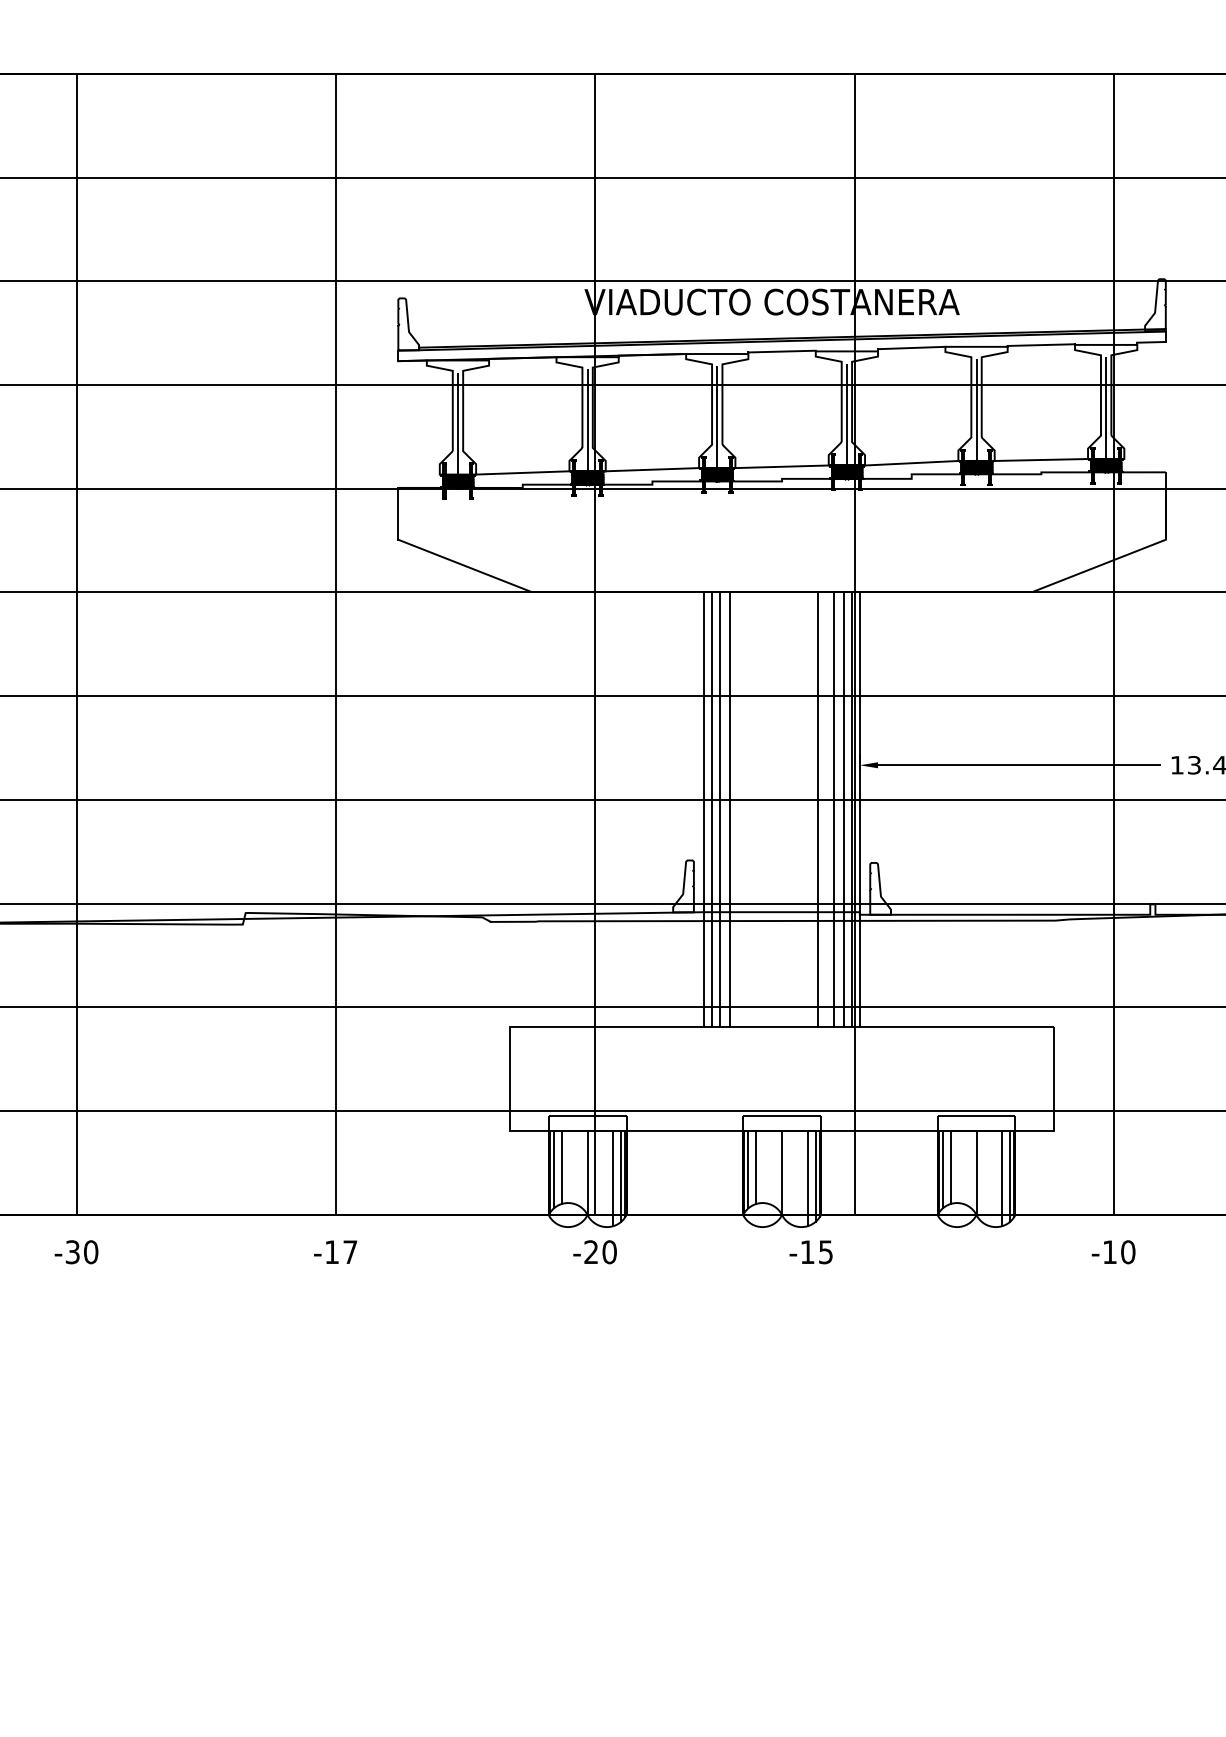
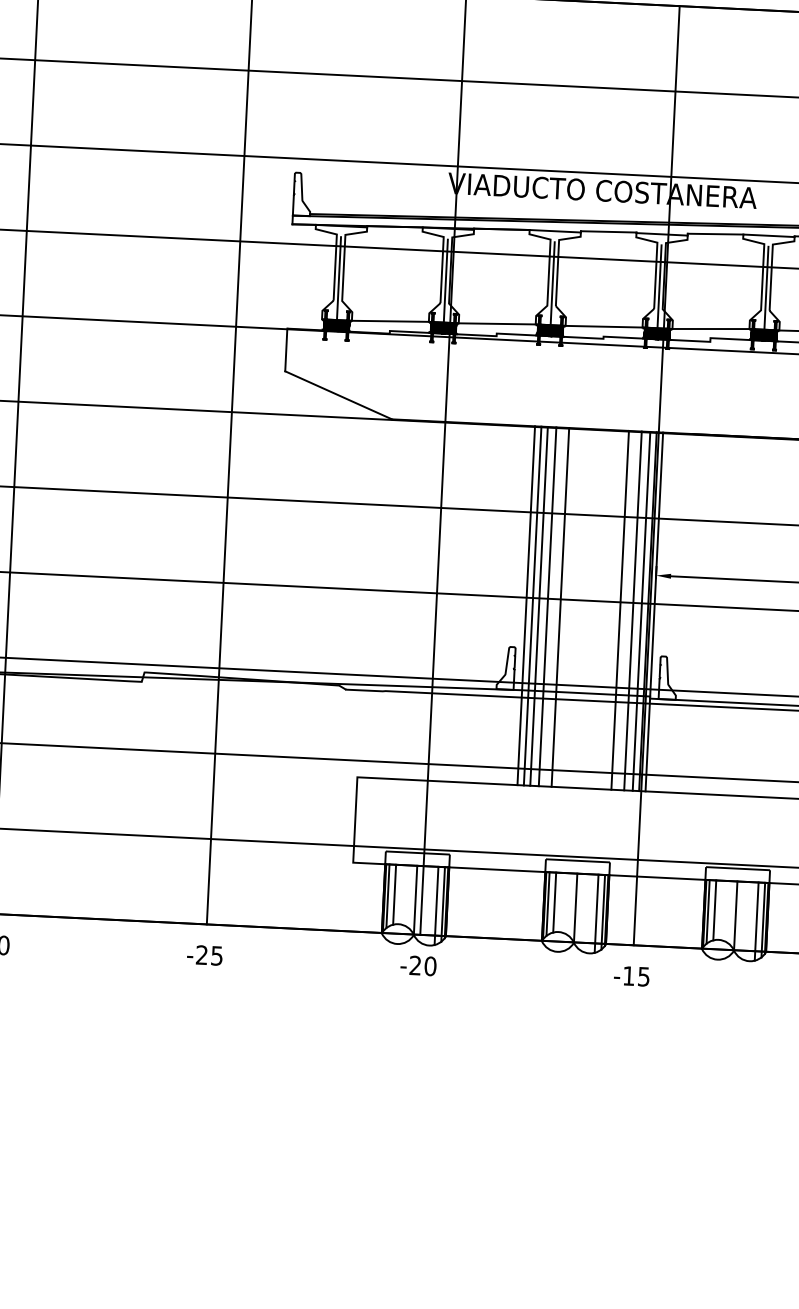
line: (745, 809) -> (560, 607), added
text: (341, 1252) -> (209, 955), -17 -> -25
text: (810, 1252) -> (631, 976), moved

